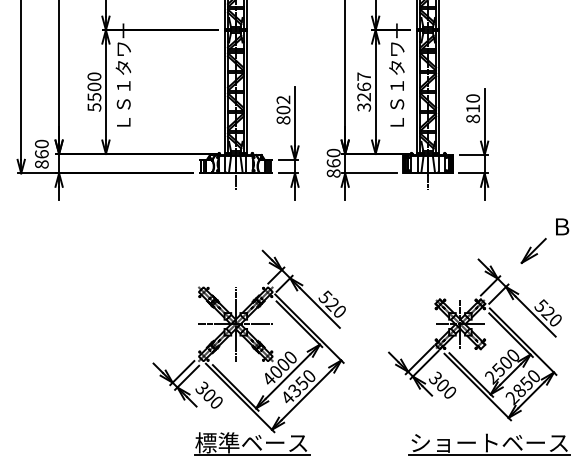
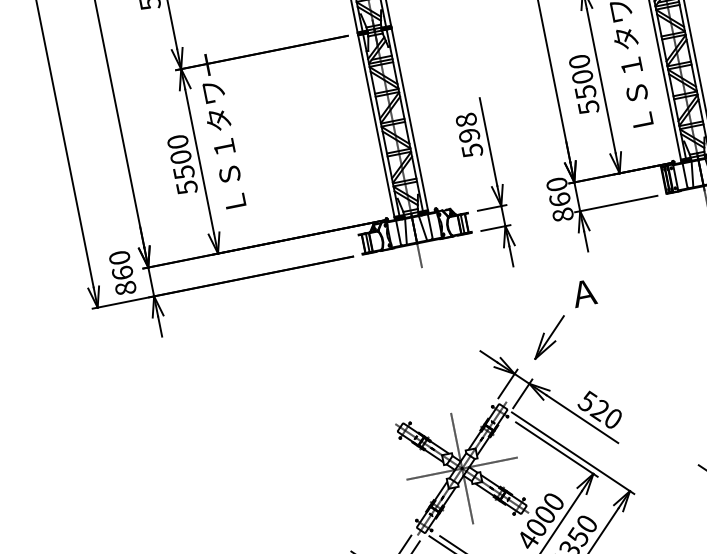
text: (364, 91) -> (584, 83), 3267 -> 5500
text: (283, 109) -> (469, 134), 802 -> 598
part: (320, 241) -> (563, 320), added

